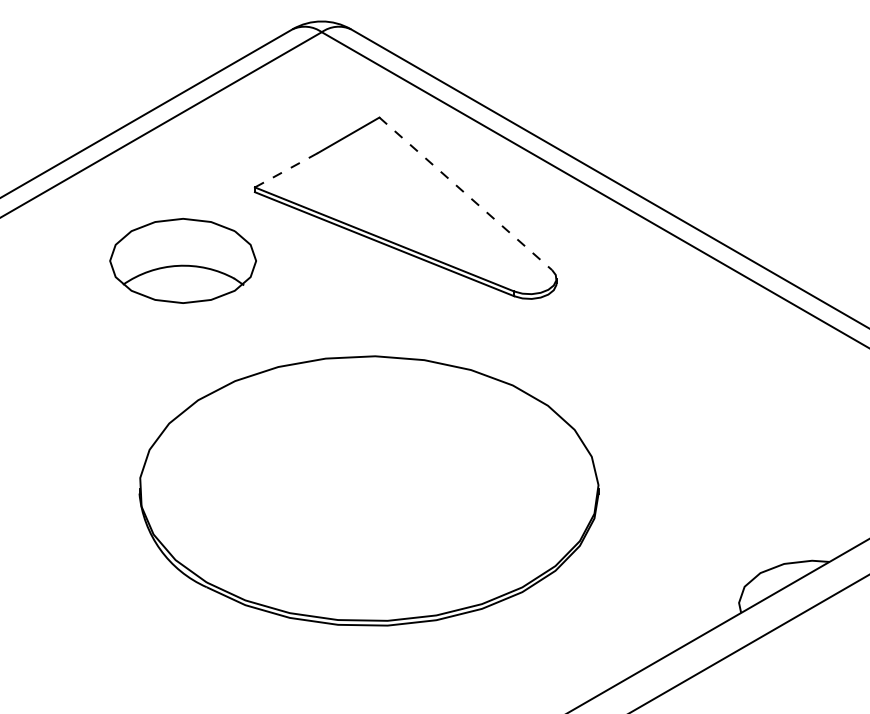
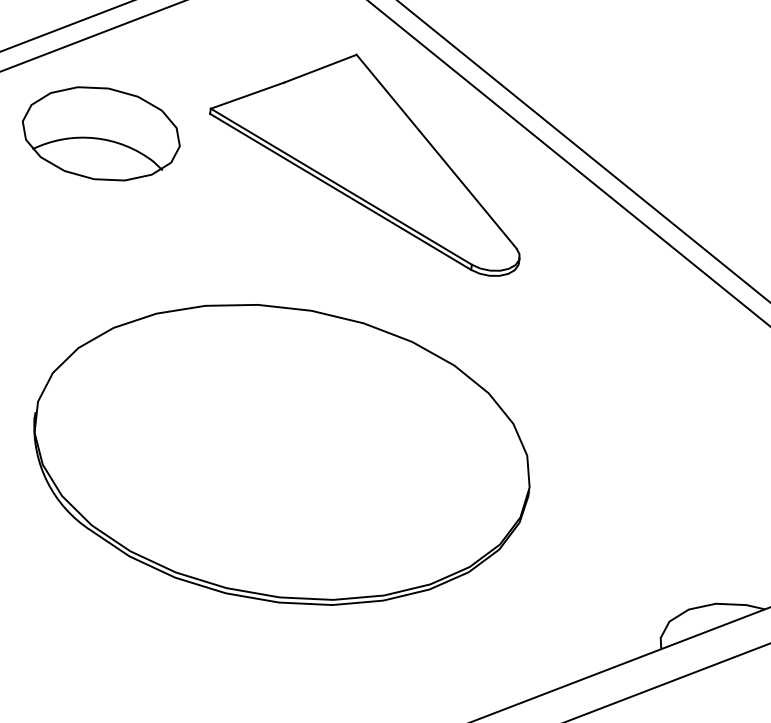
line: (286, 170) -> (247, 95), dashed -> solid
line: (466, 194) -> (437, 152), dashed -> solid
part: (182, 260) -> (100, 133), moved

